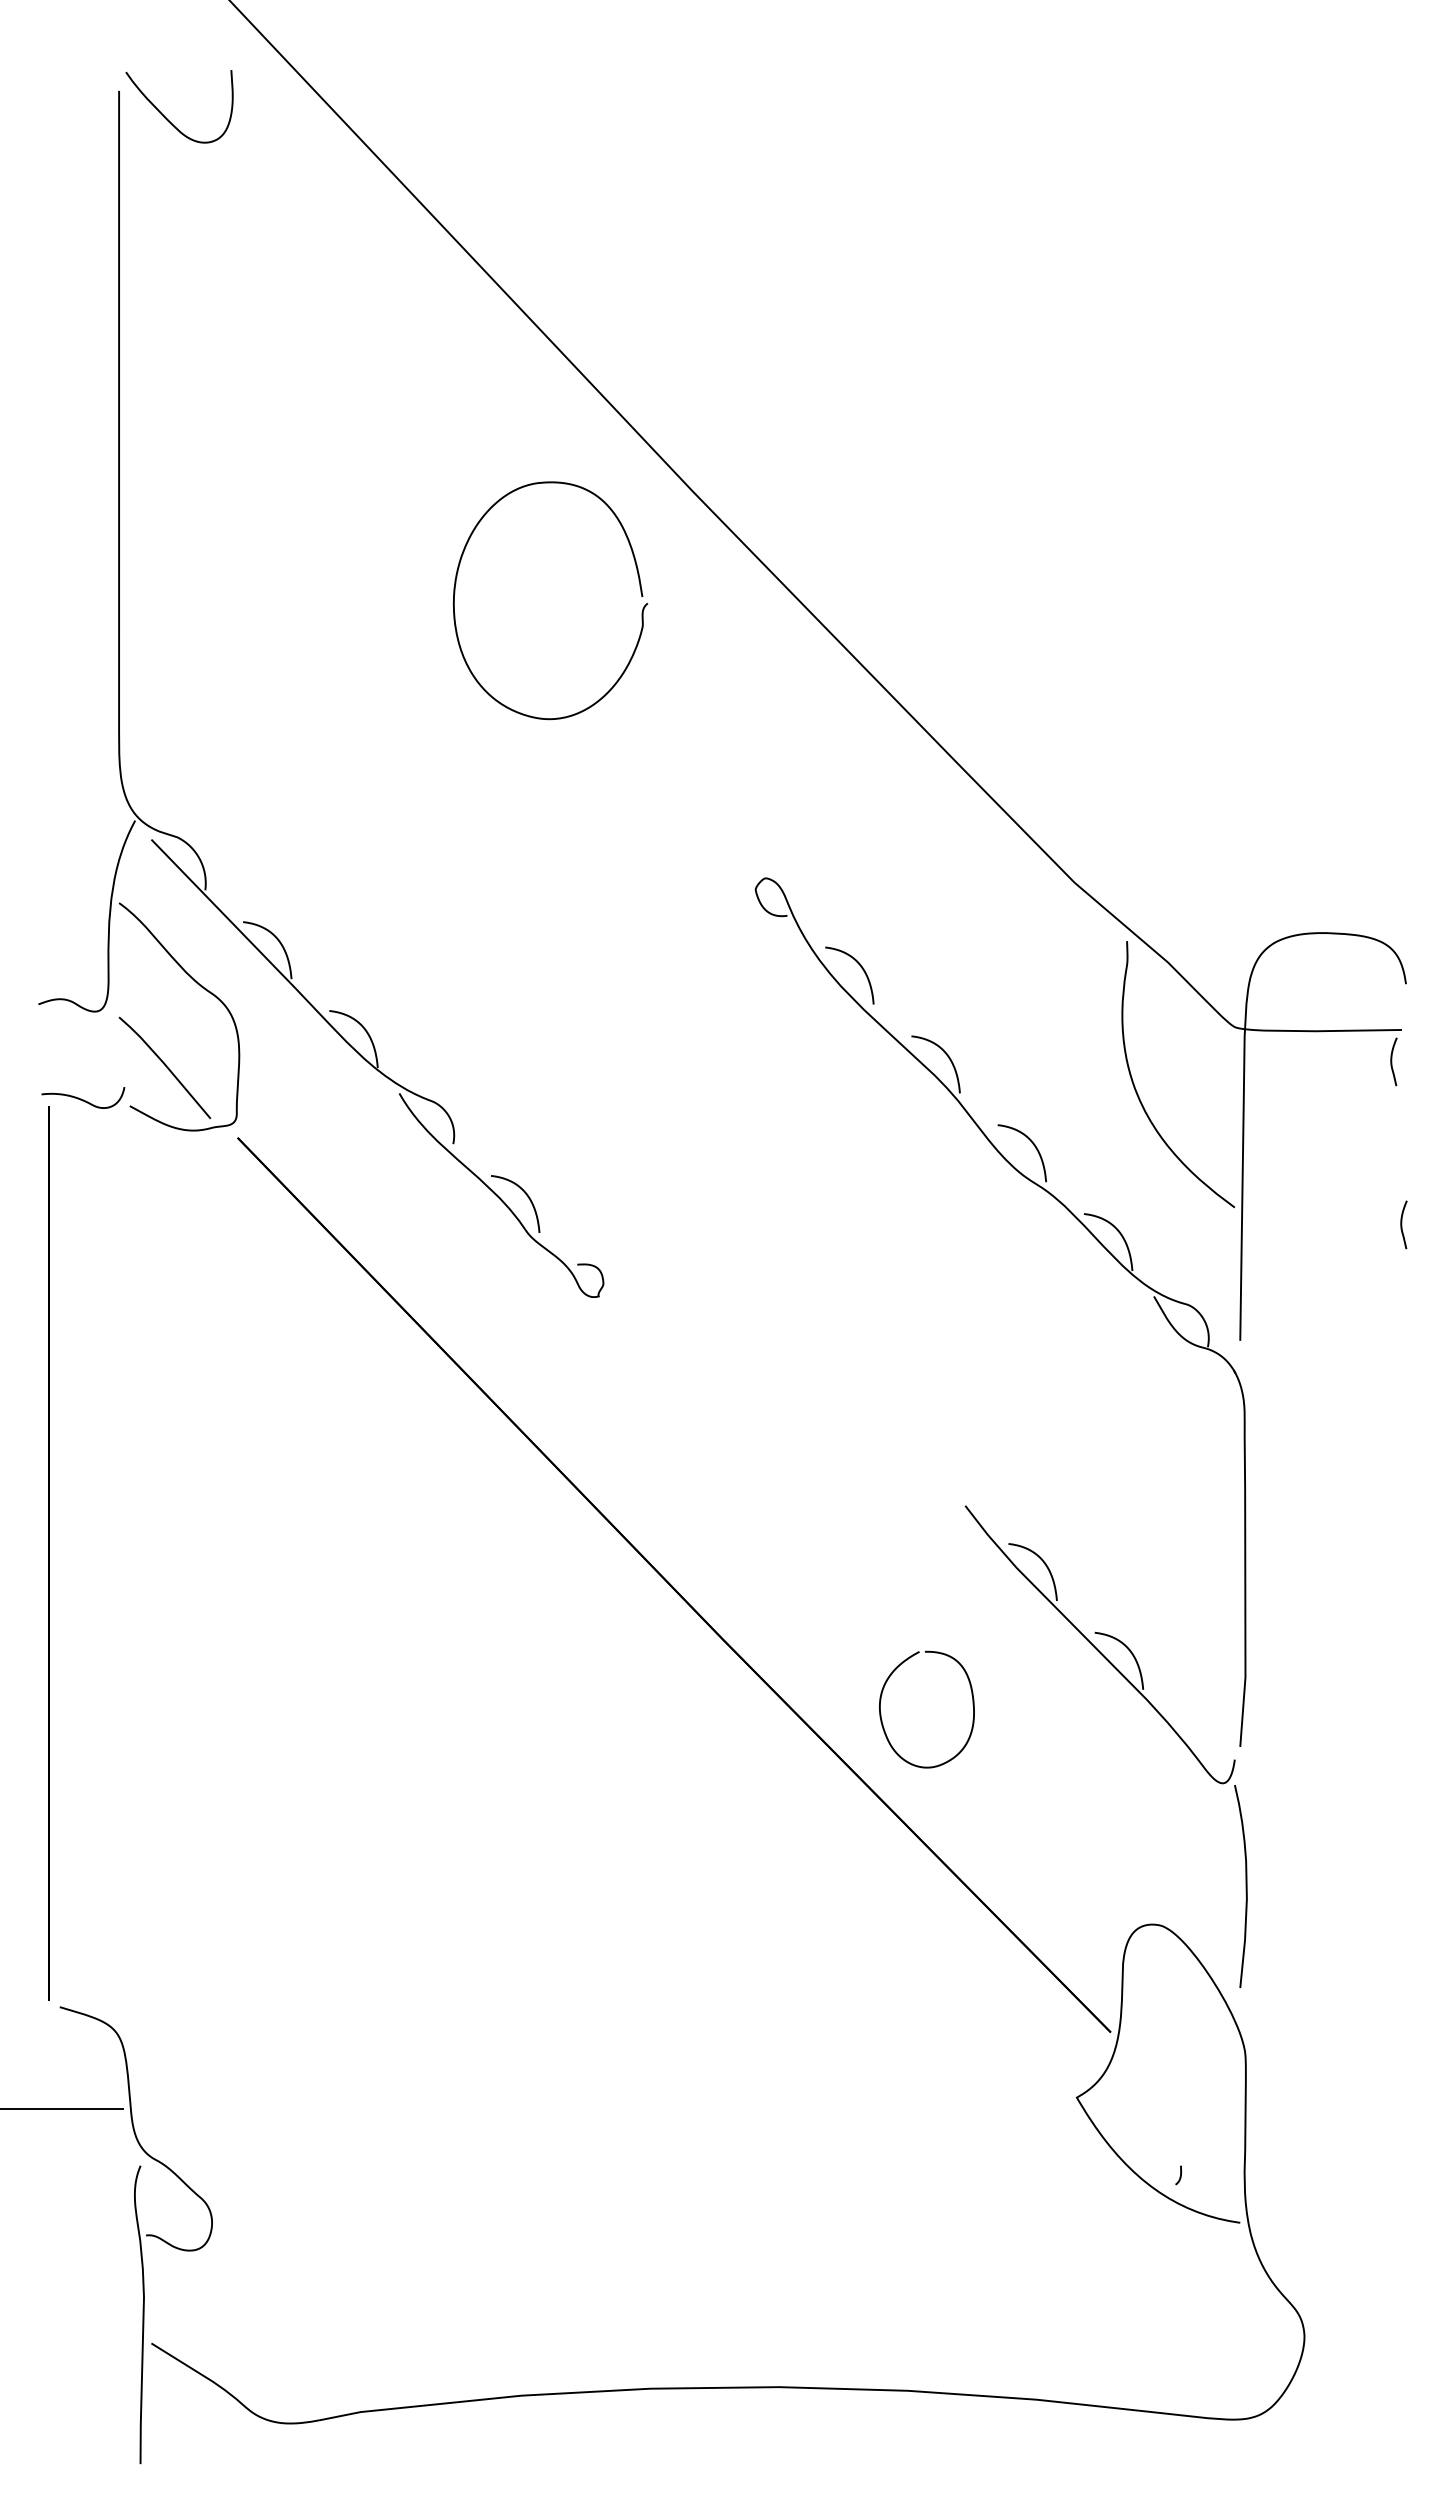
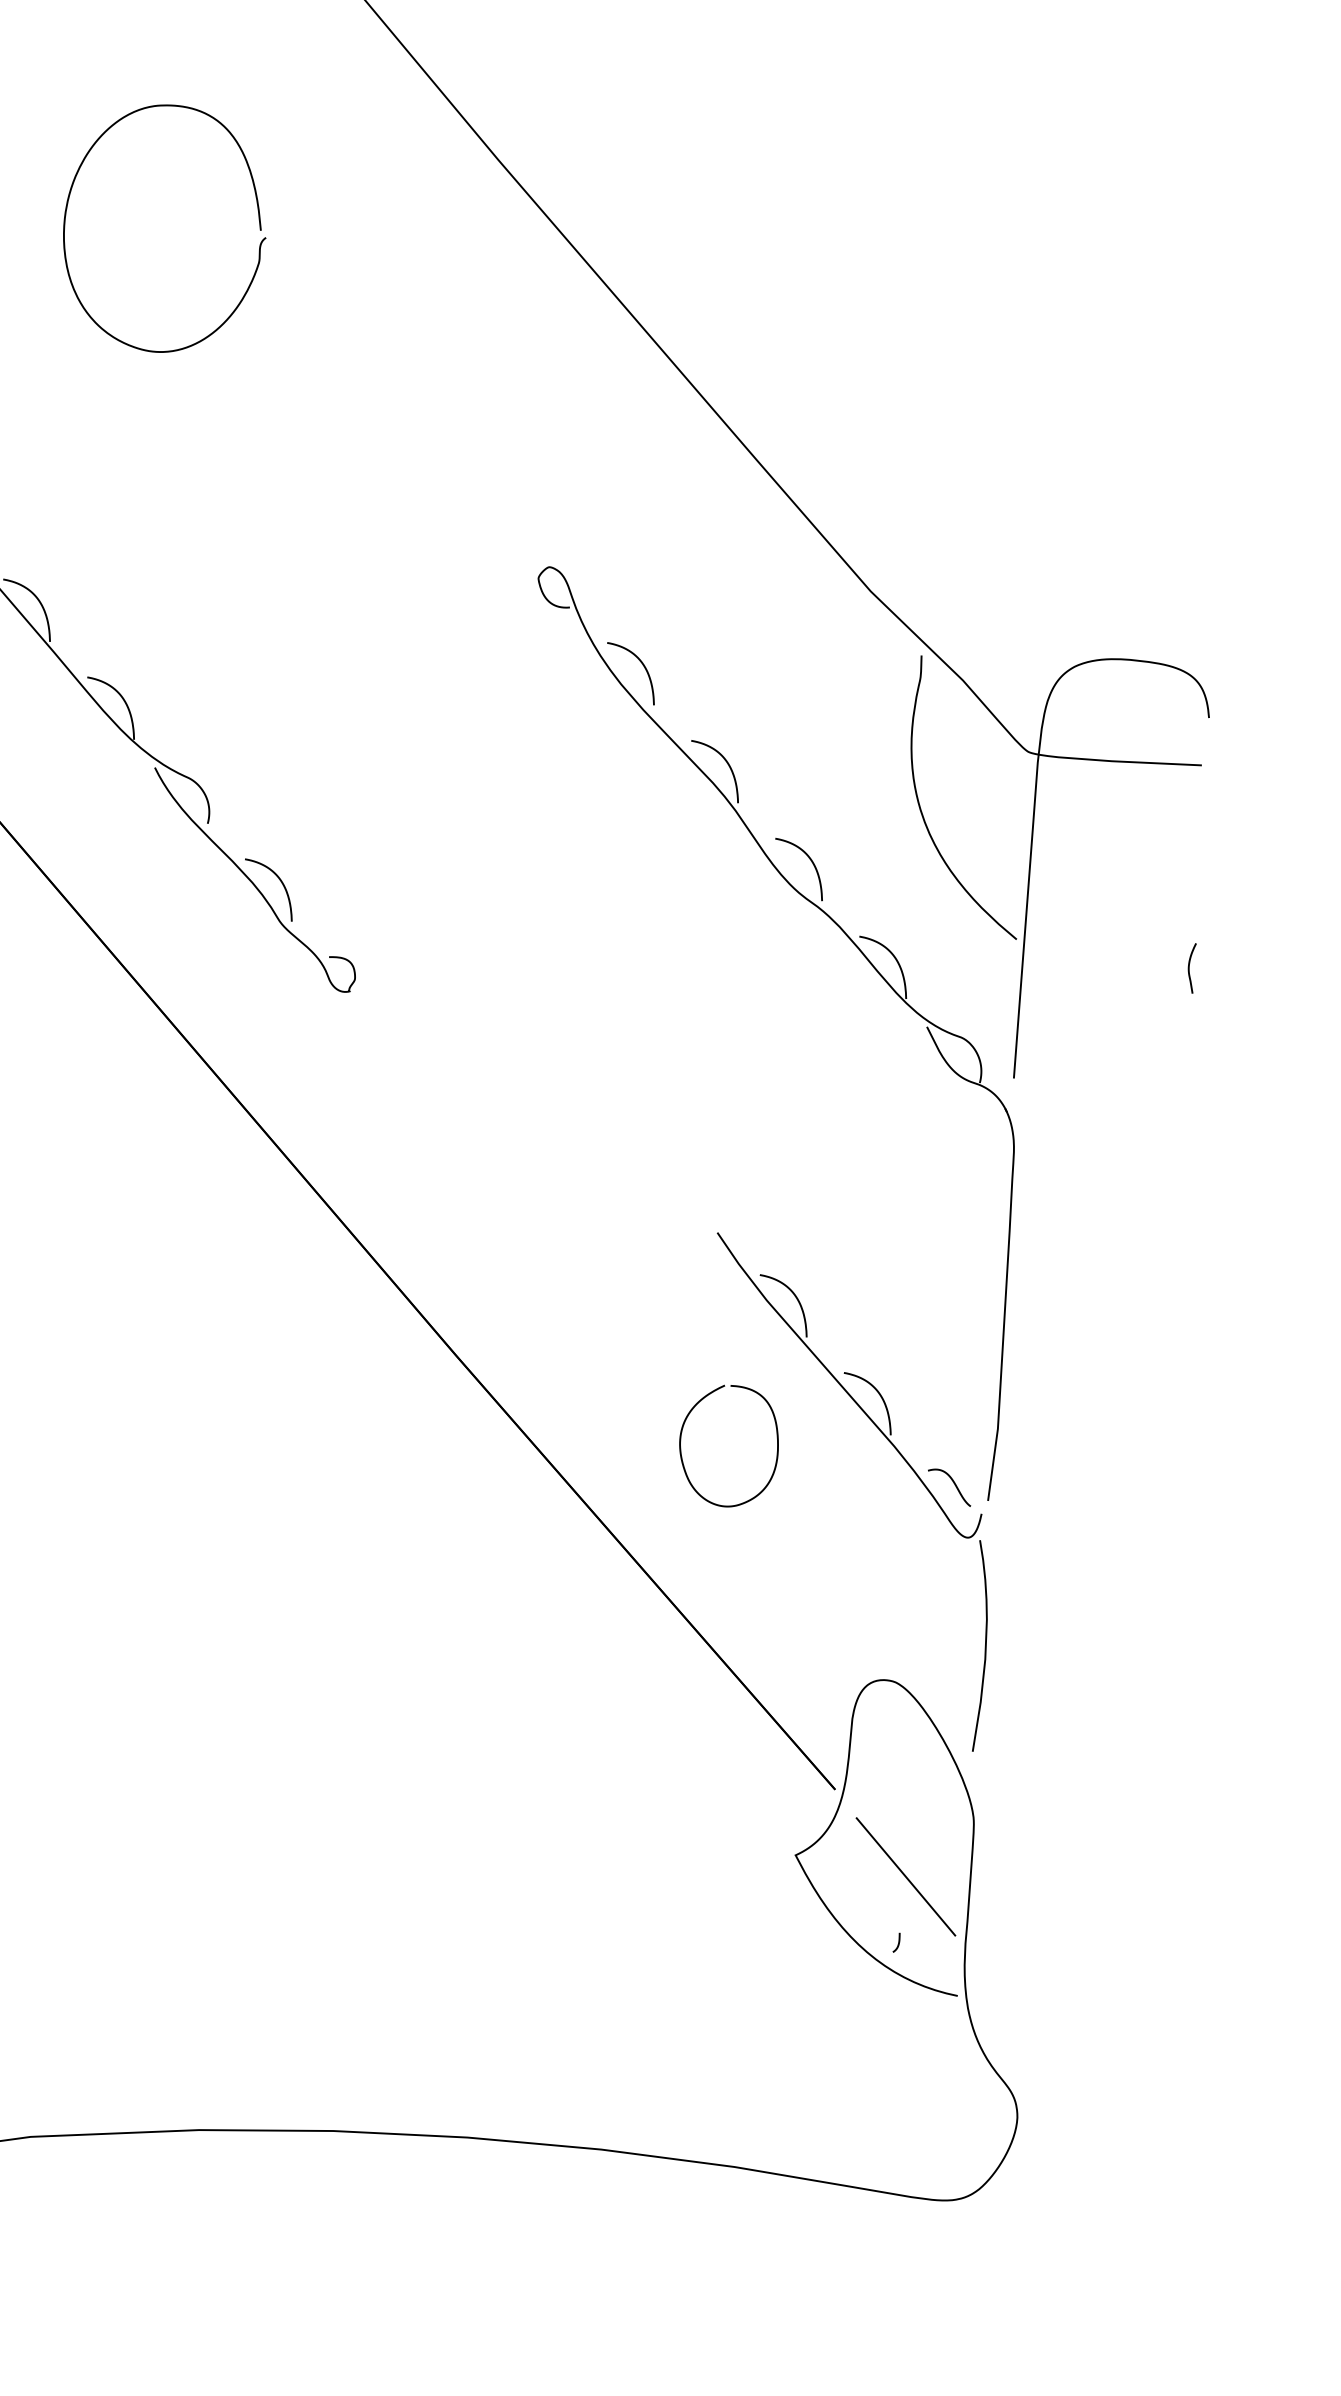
curve: (639, 586) -> (258, 219), moved
curve: (1392, 1061) -> (1190, 797), removed
curve: (881, 1713) -> (681, 1447), moved
curve: (1207, 1734) -> (954, 1485), added
line: (1183, 2111) -> (905, 1876), added

